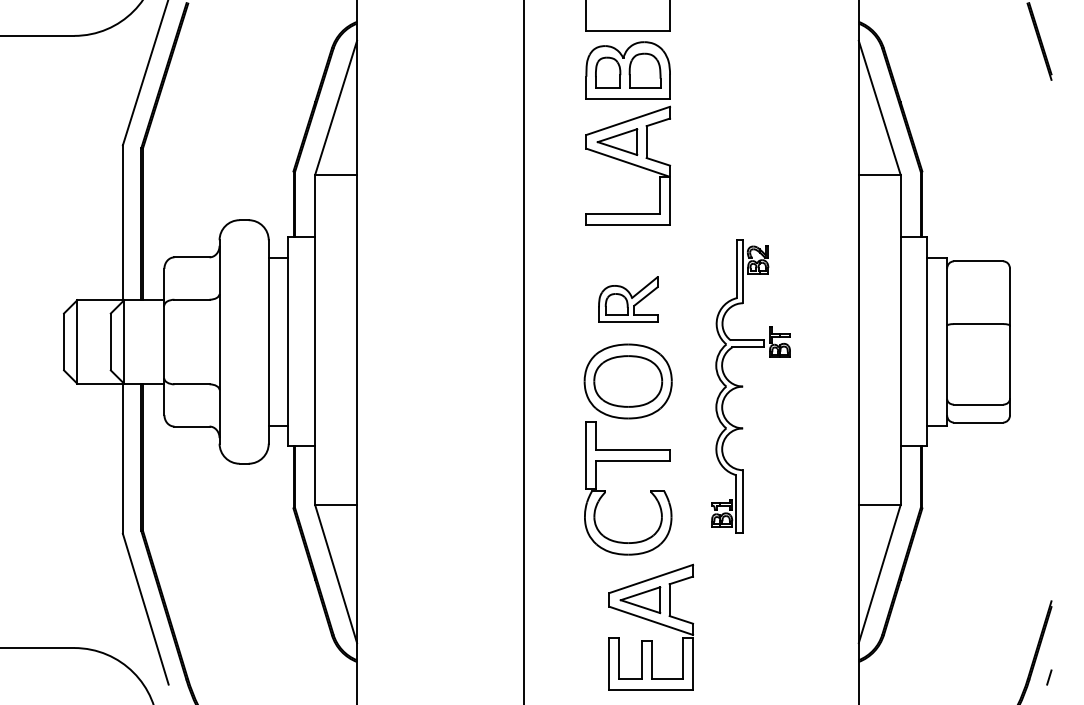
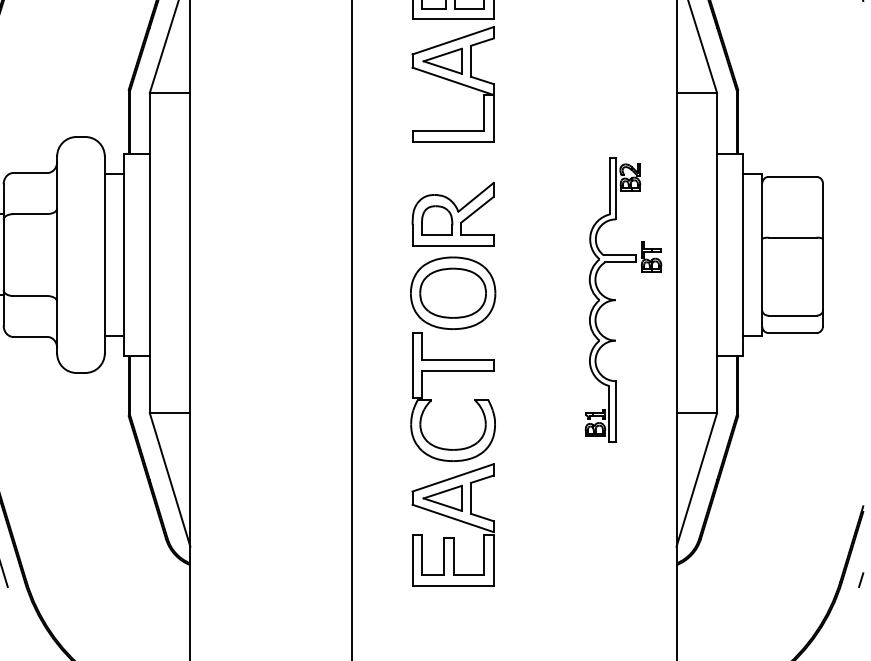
part: (628, 299) -> (453, 213), size x1.43
part: (743, 386) -> (616, 300), moved
part: (651, 626) -> (453, 523), moved

